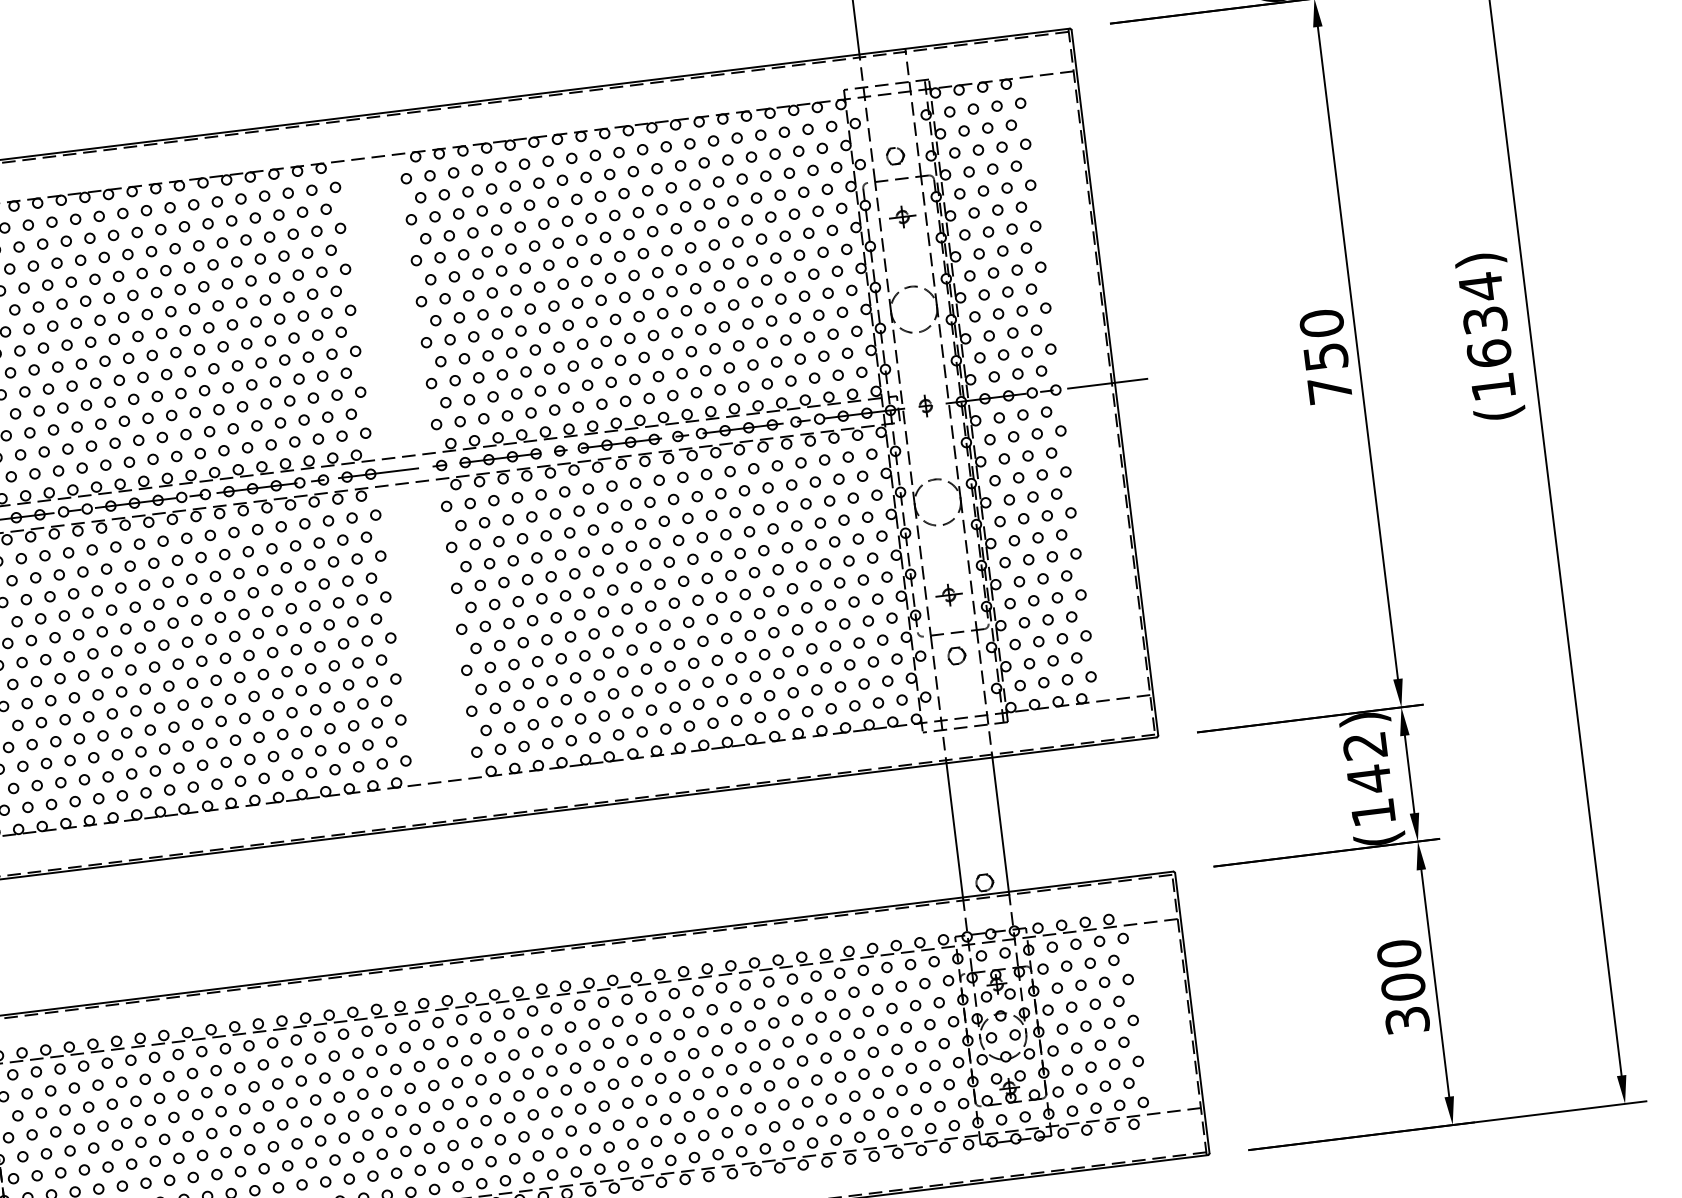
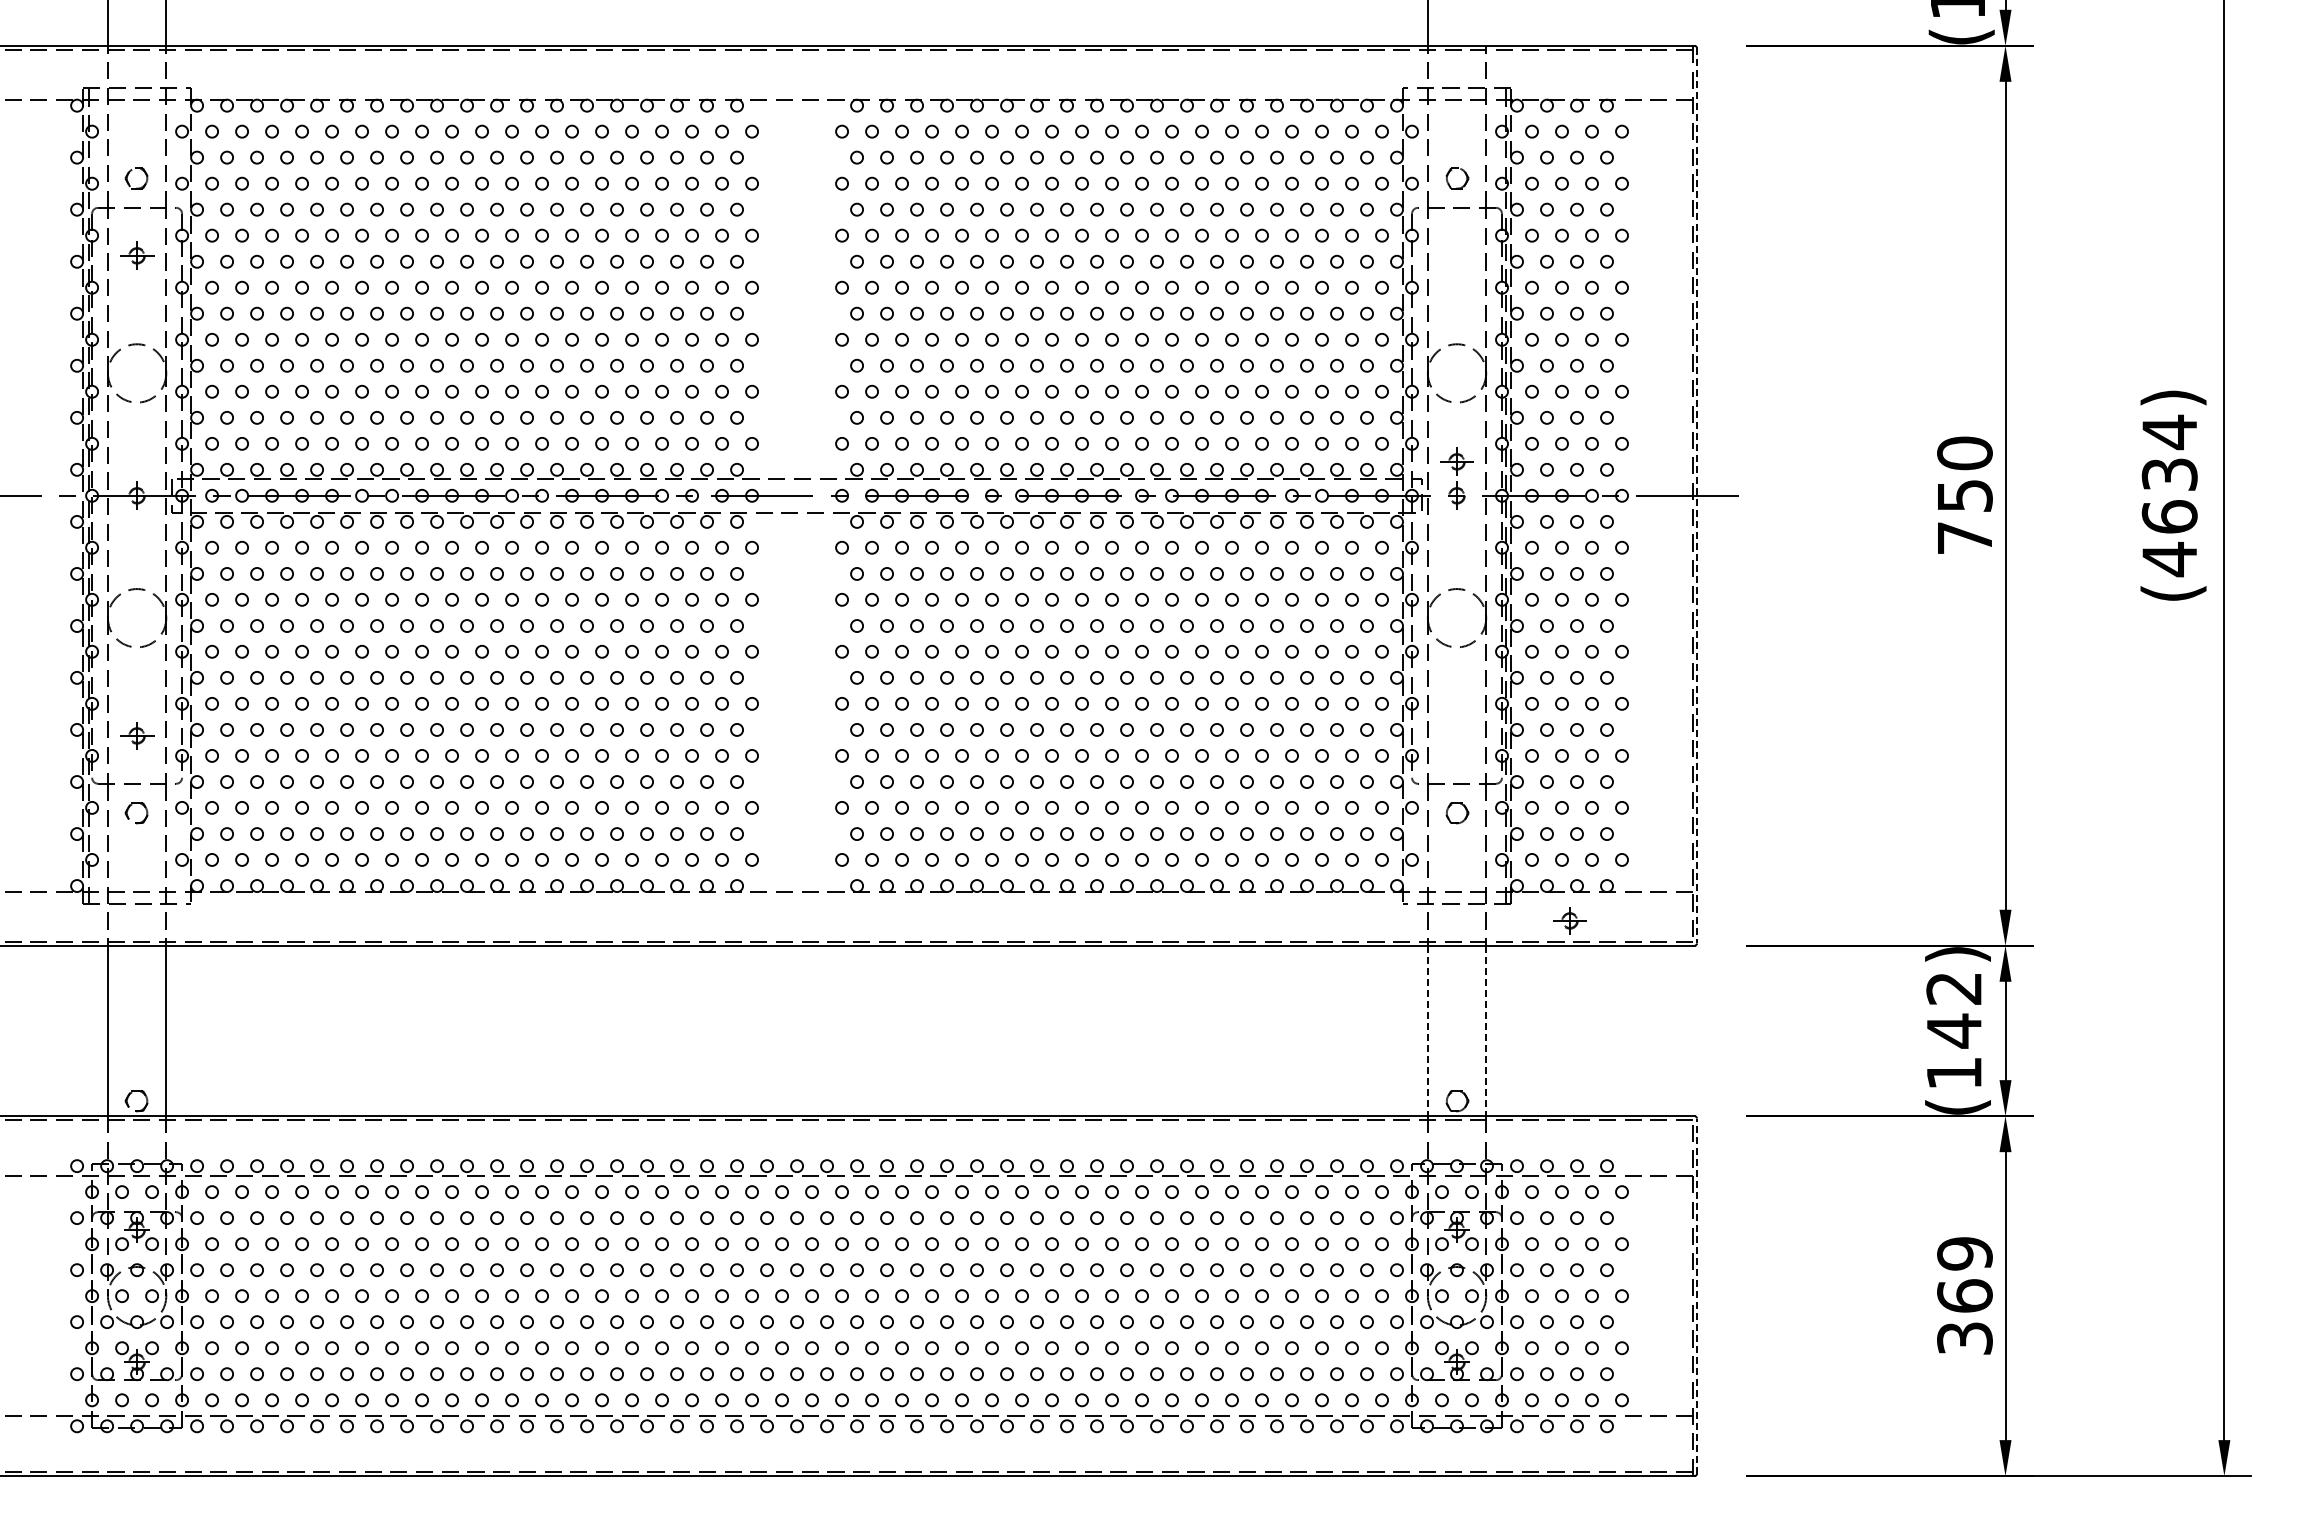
part: (902, 216) -> (1456, 461), moved
line: (1115, 382) -> (1697, 495), solid -> dashed
text: (1493, 387) -> (2169, 559), (1634) -> (4634)
part: (948, 594) -> (1569, 920), moved
line: (1000, 825) -> (1486, 1031), solid -> dashed
line: (954, 830) -> (1427, 1031), solid -> dashed
text: (1400, 970) -> (1964, 1274), 300 -> 369
line: (1192, 1013) -> (1697, 1296), solid -> dashed

